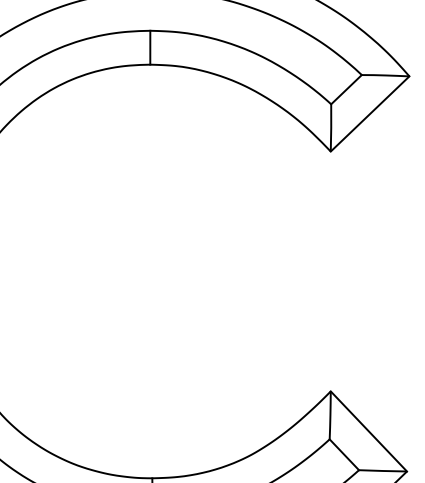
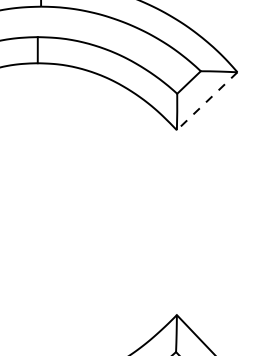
line: (369, 114) -> (206, 101), solid -> dashed

